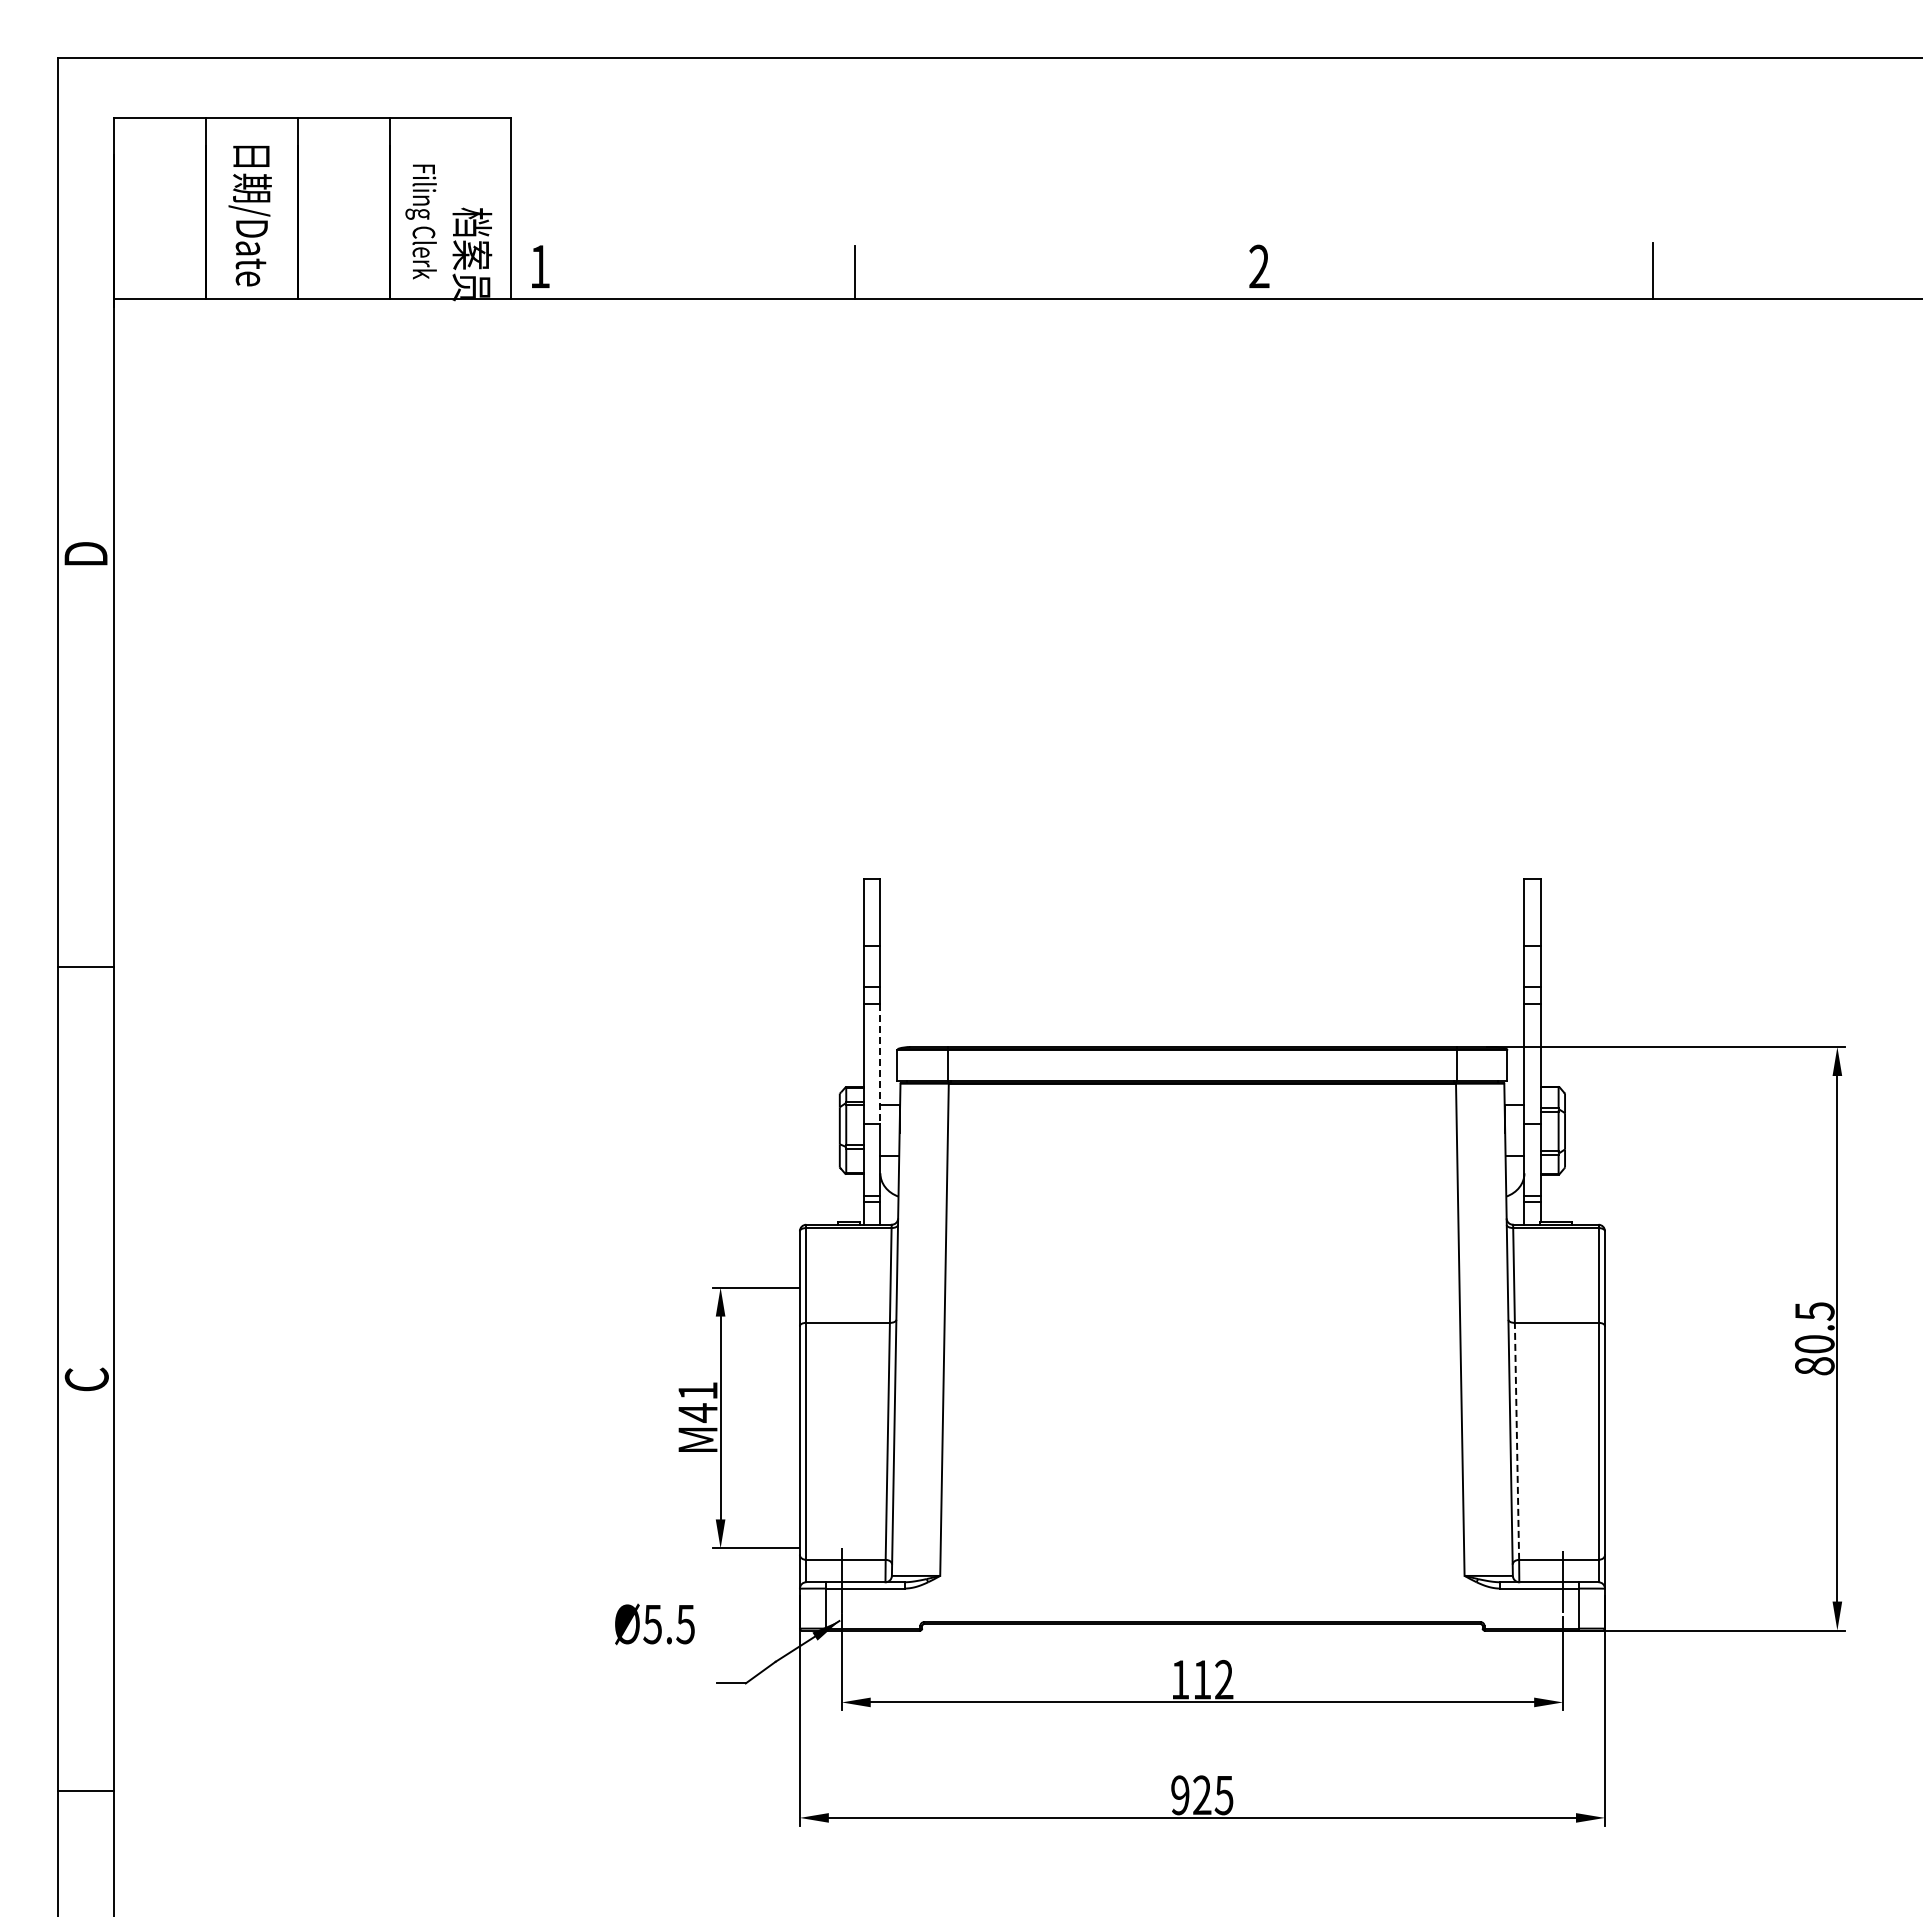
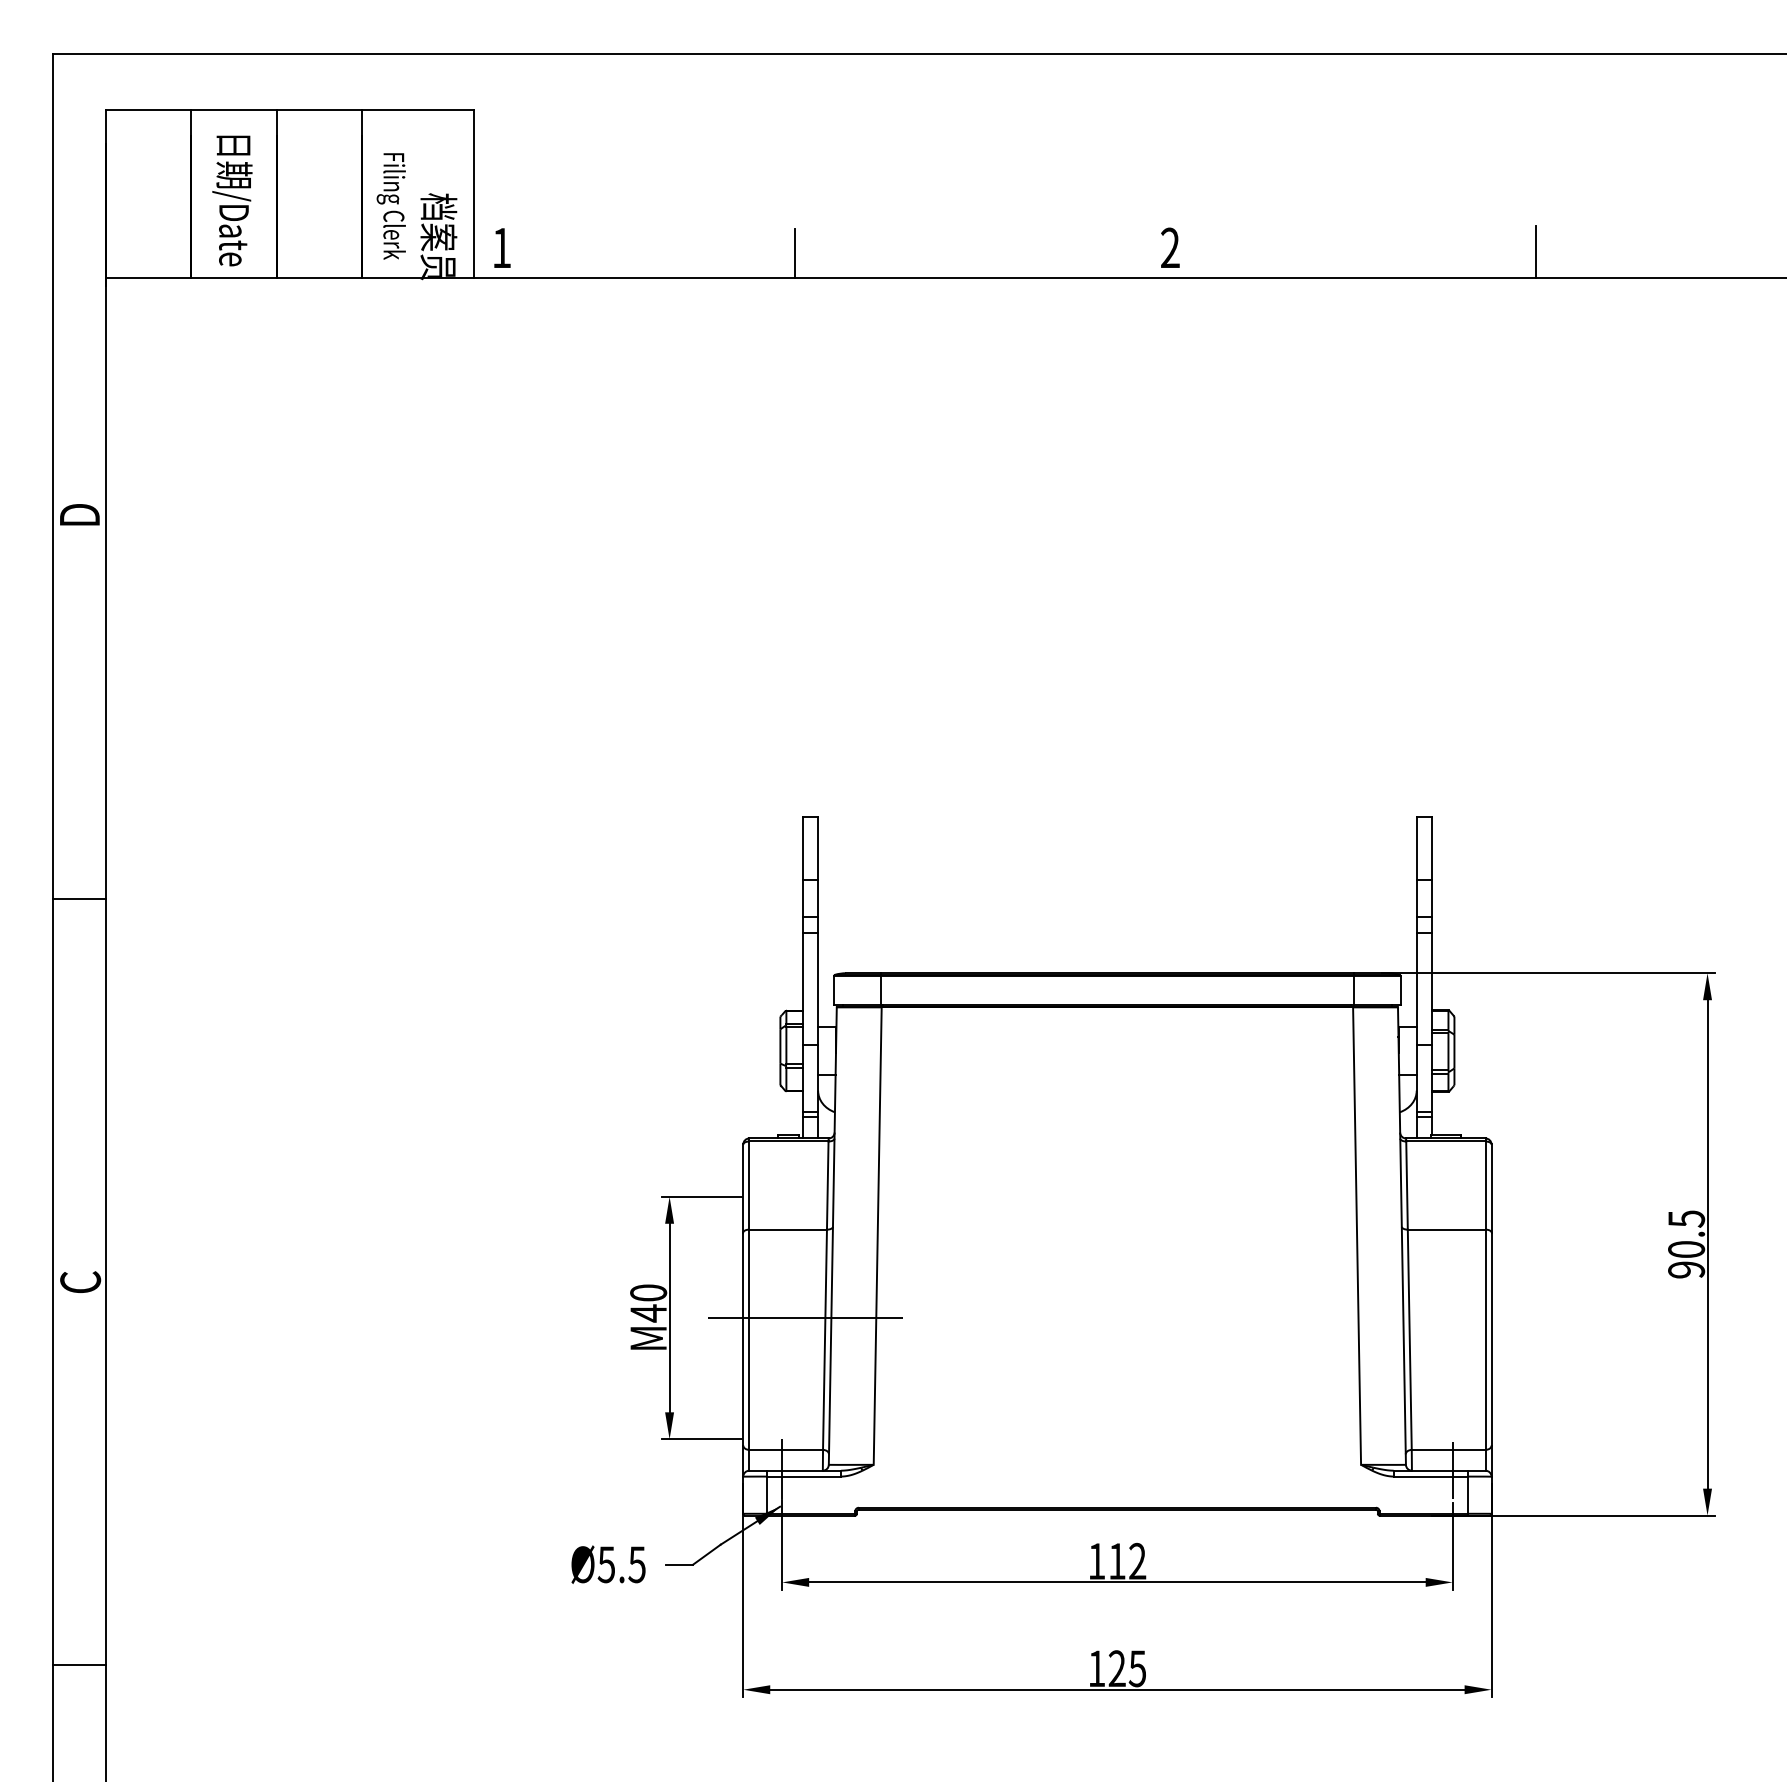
line: (880, 1064) -> (818, 989), dashed -> solid
text: (1814, 1366) -> (1686, 1270), 80.5 -> 90.5
text: (697, 1390) -> (648, 1292), M41 -> M40
line: (866, 1418) -> (805, 1318), added
line: (1517, 1441) -> (1410, 1339), dashed -> solid
text: (654, 1624) -> (608, 1564), moved
text: (1180, 1795) -> (1097, 1668), 925 -> 125

